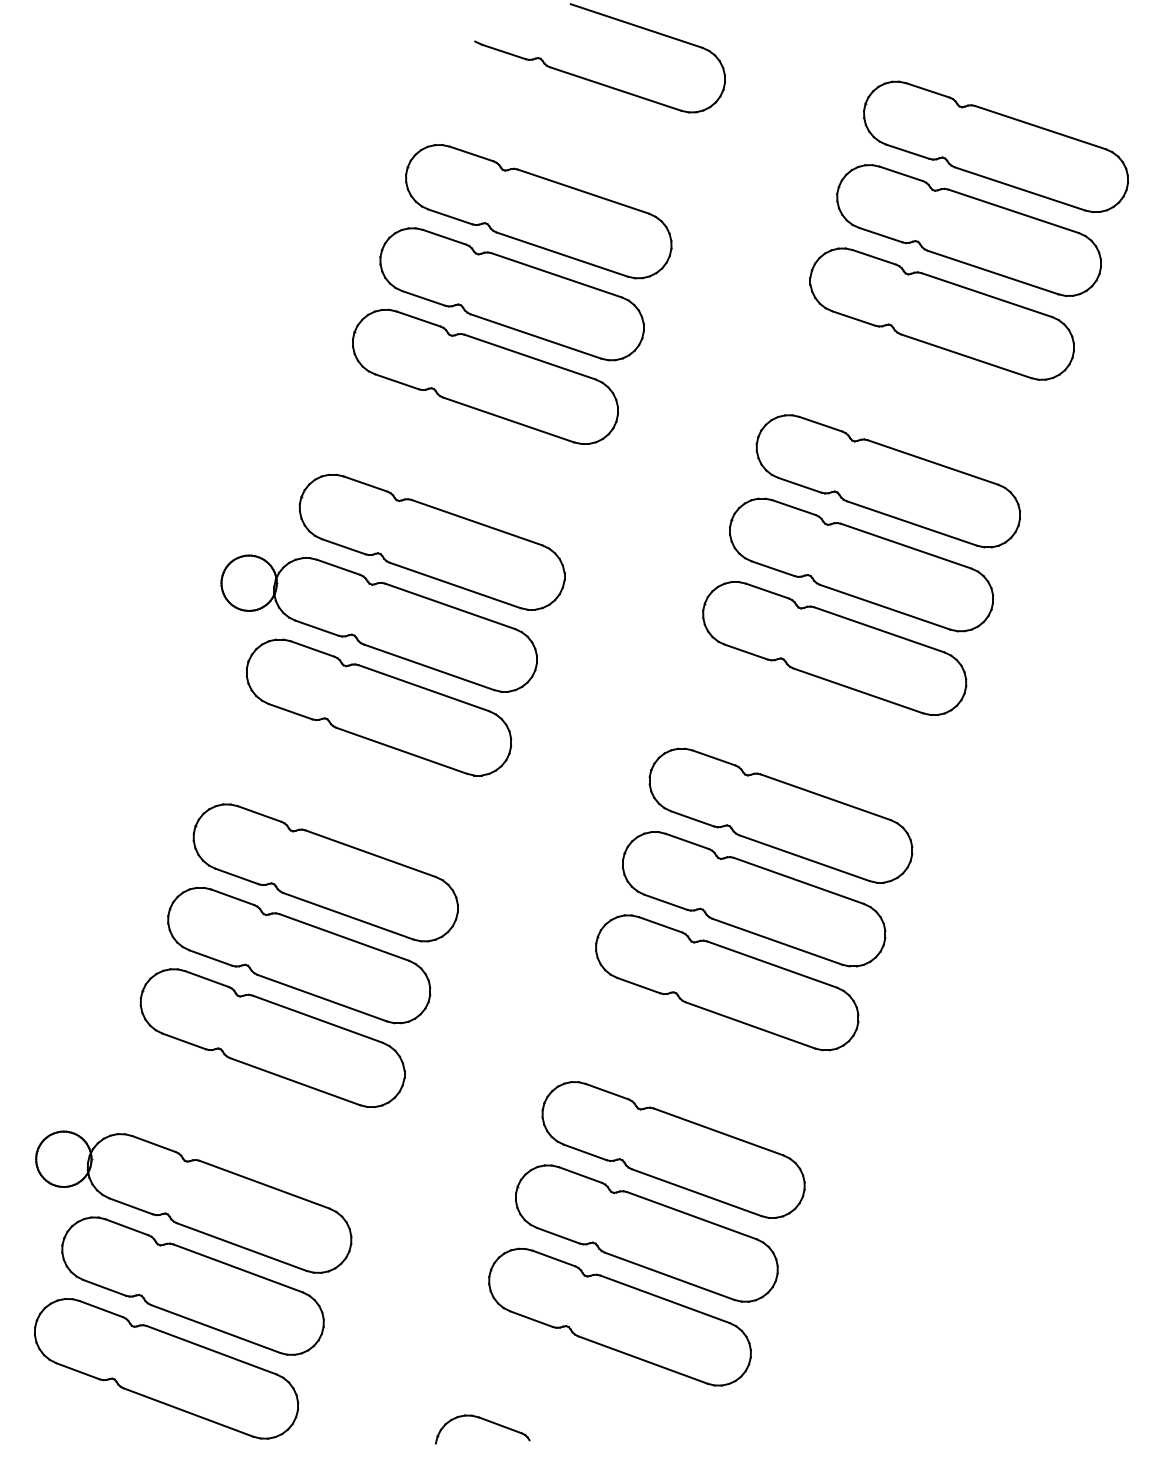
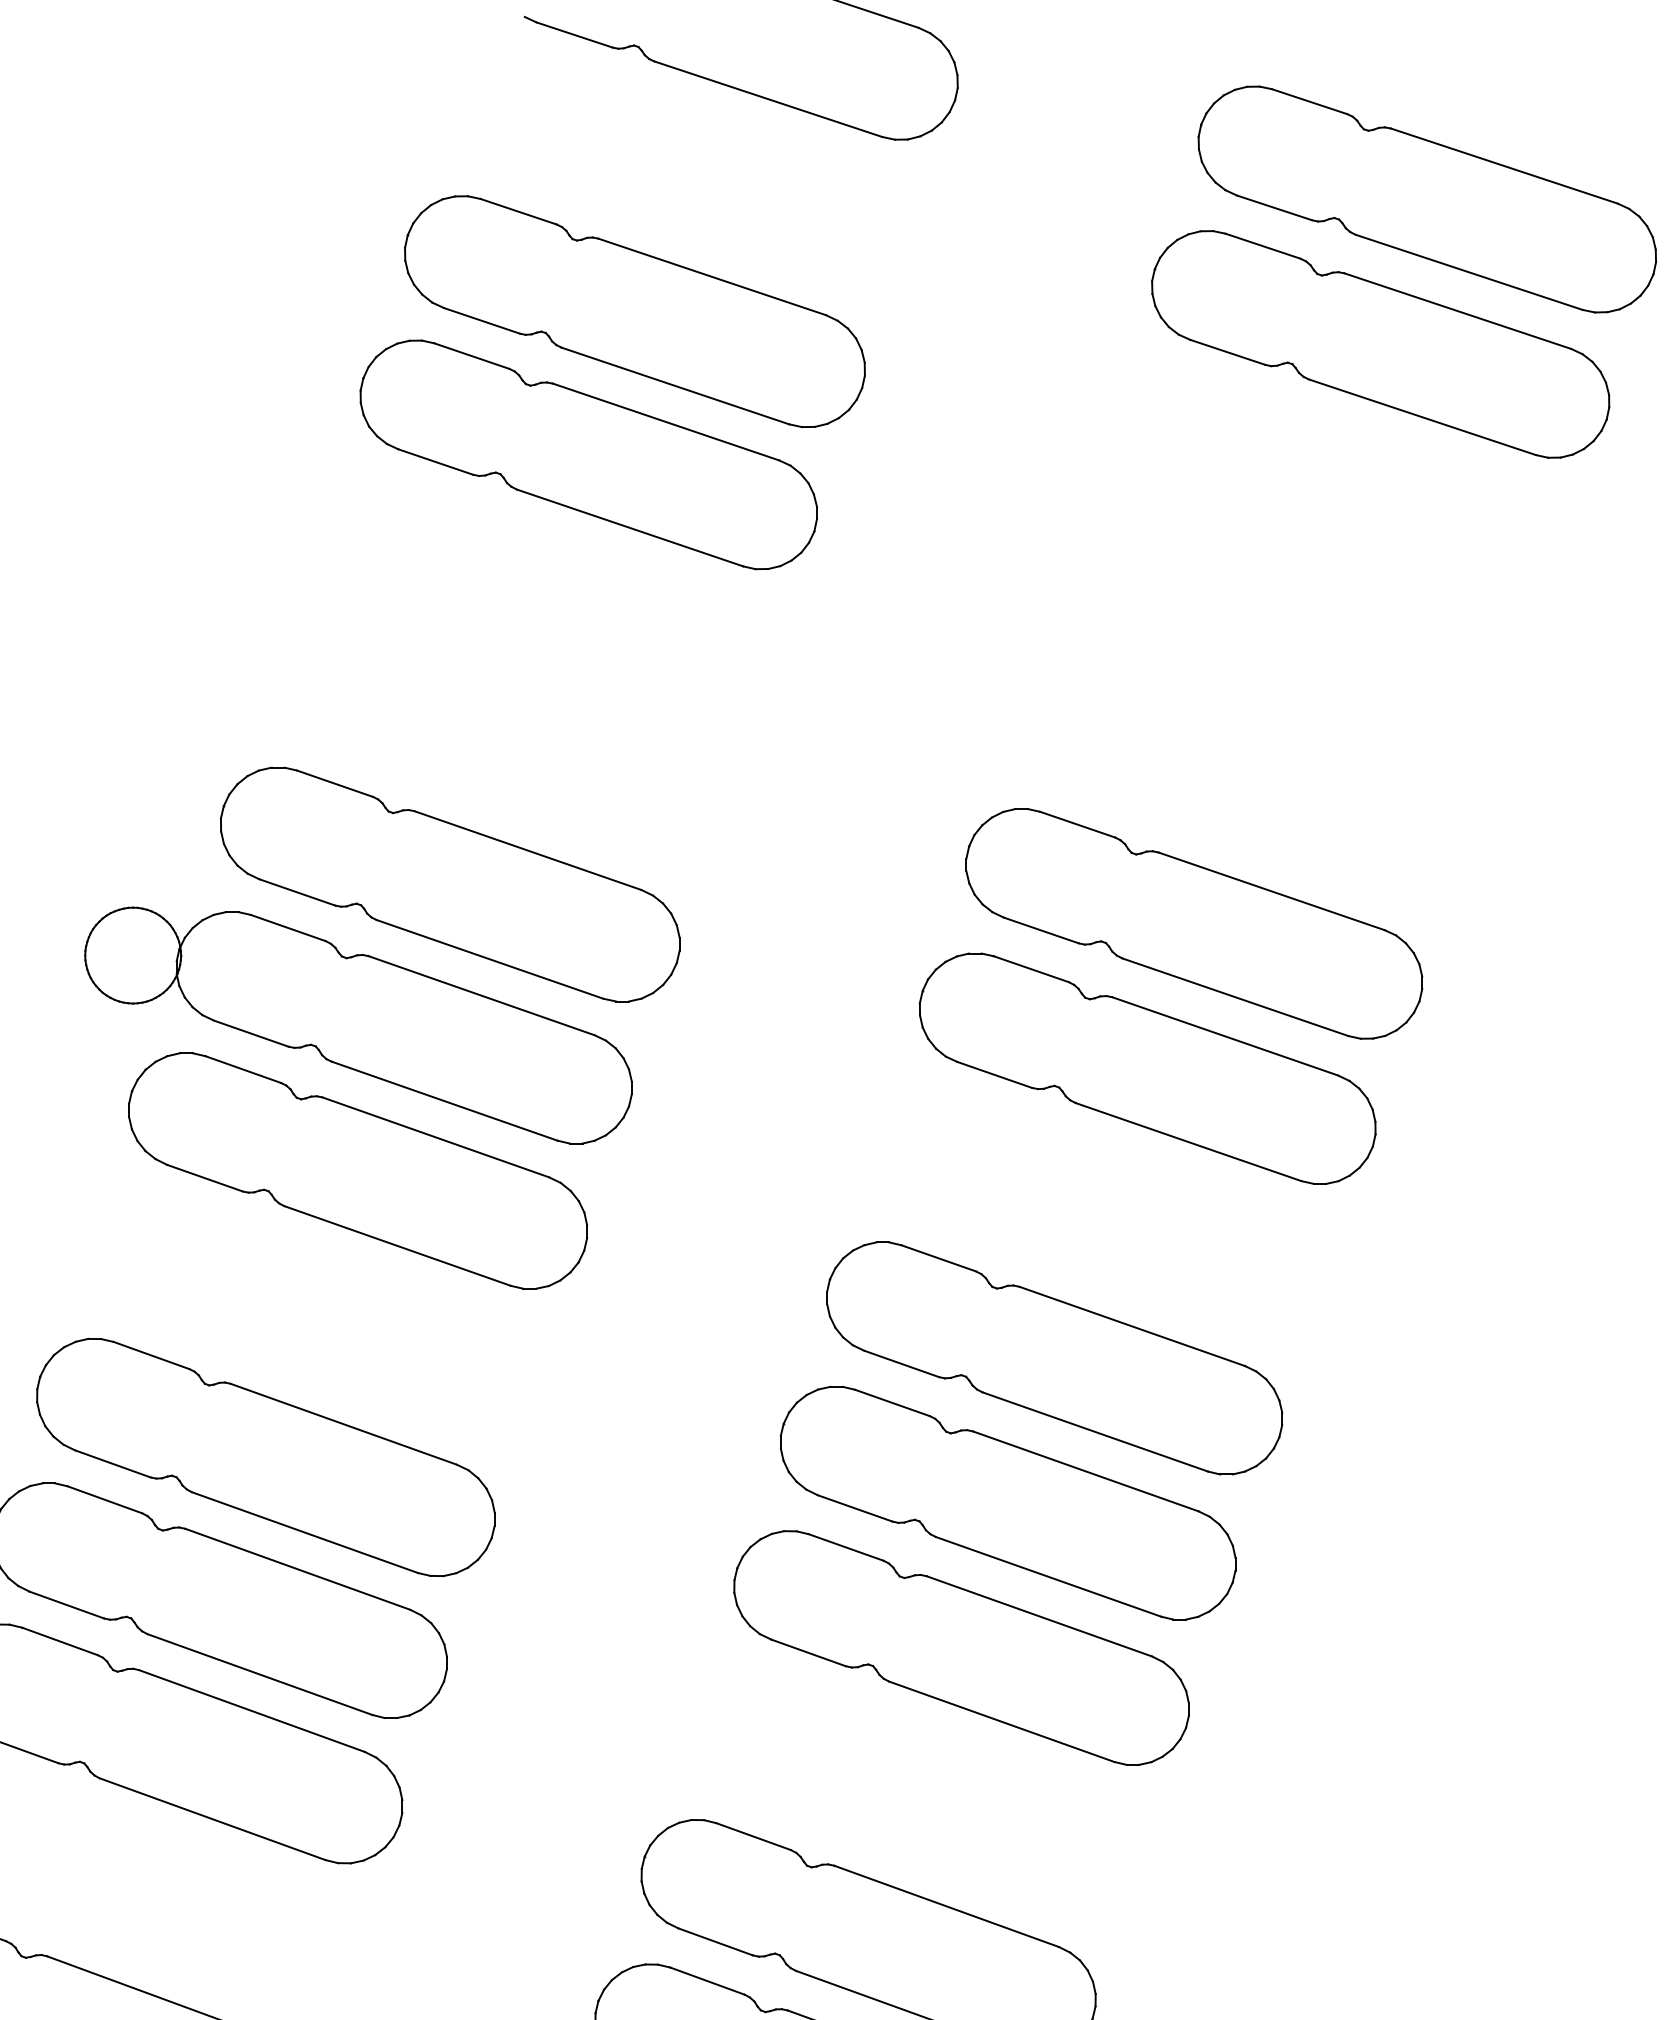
part: (941, 313) -> (1332, 488), removed
part: (485, 376) -> (542, 597), removed
part: (887, 481) -> (1239, 779), removed

